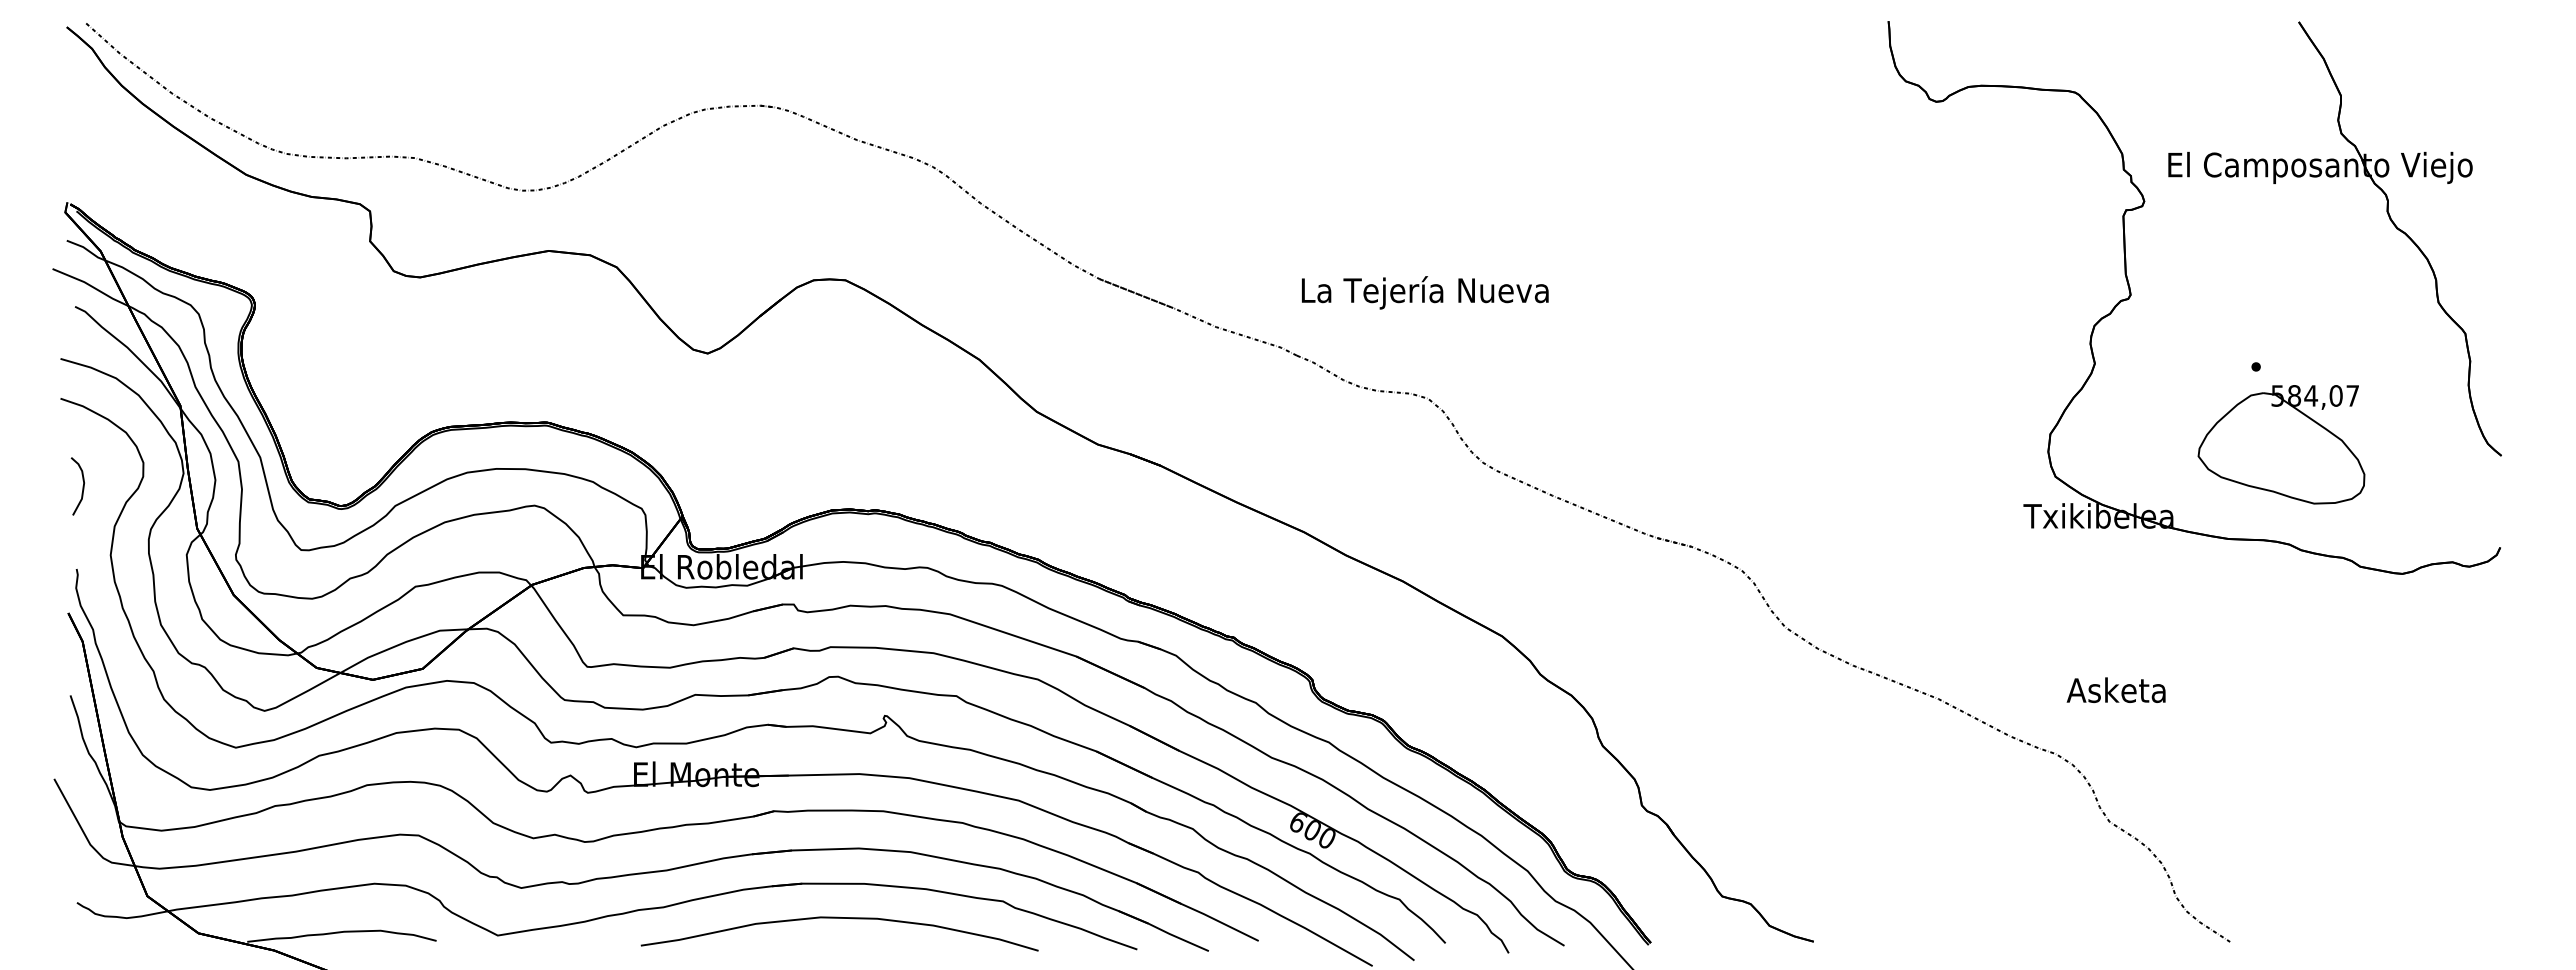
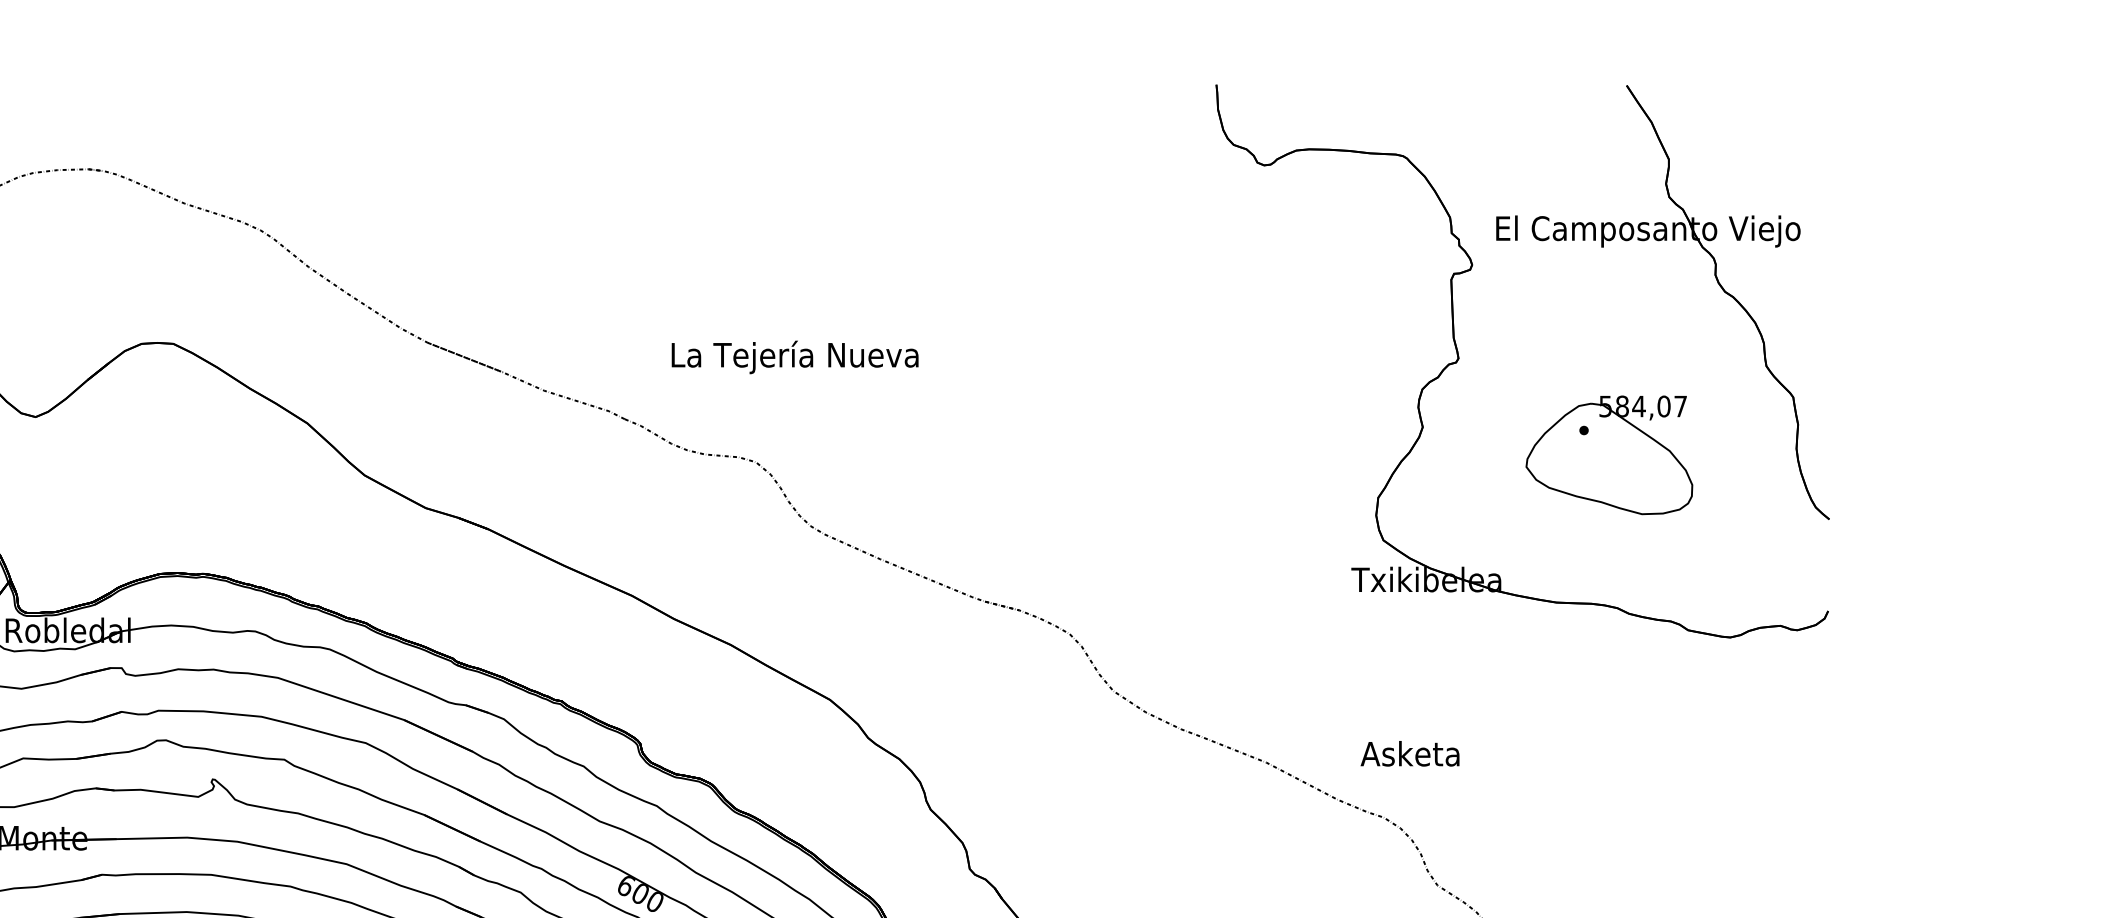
text: (1425, 292) -> (795, 357), moved
part: (2281, 444) -> (1609, 455), moved
text: (2115, 689) -> (1409, 753), moved

